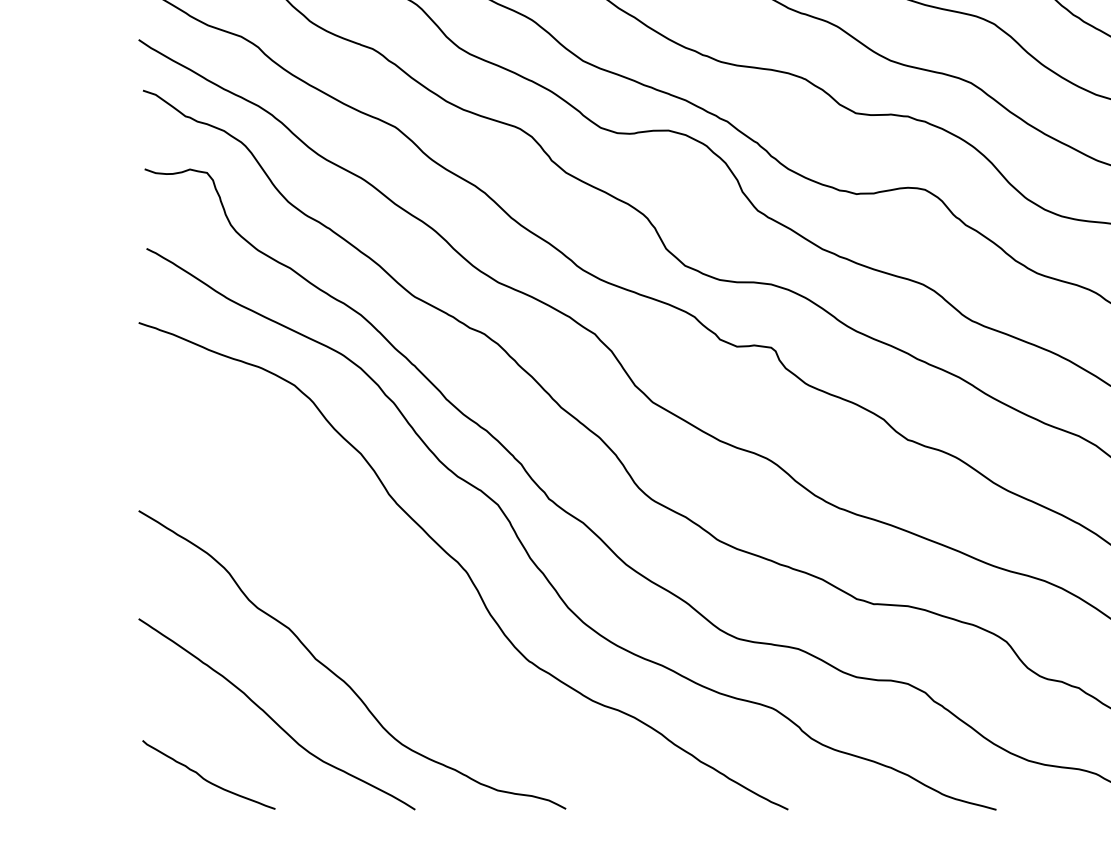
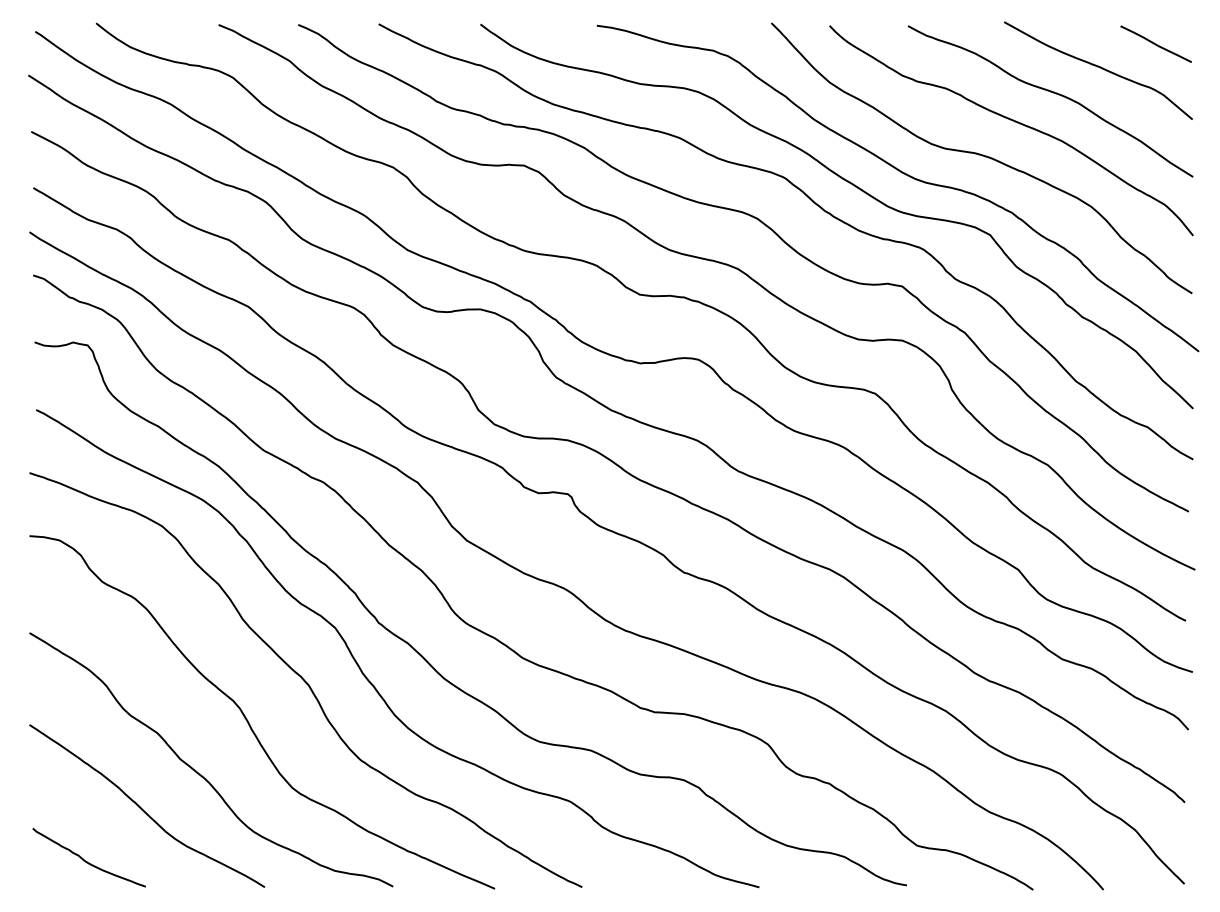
curve: (396, 613) -> (248, 720), added

